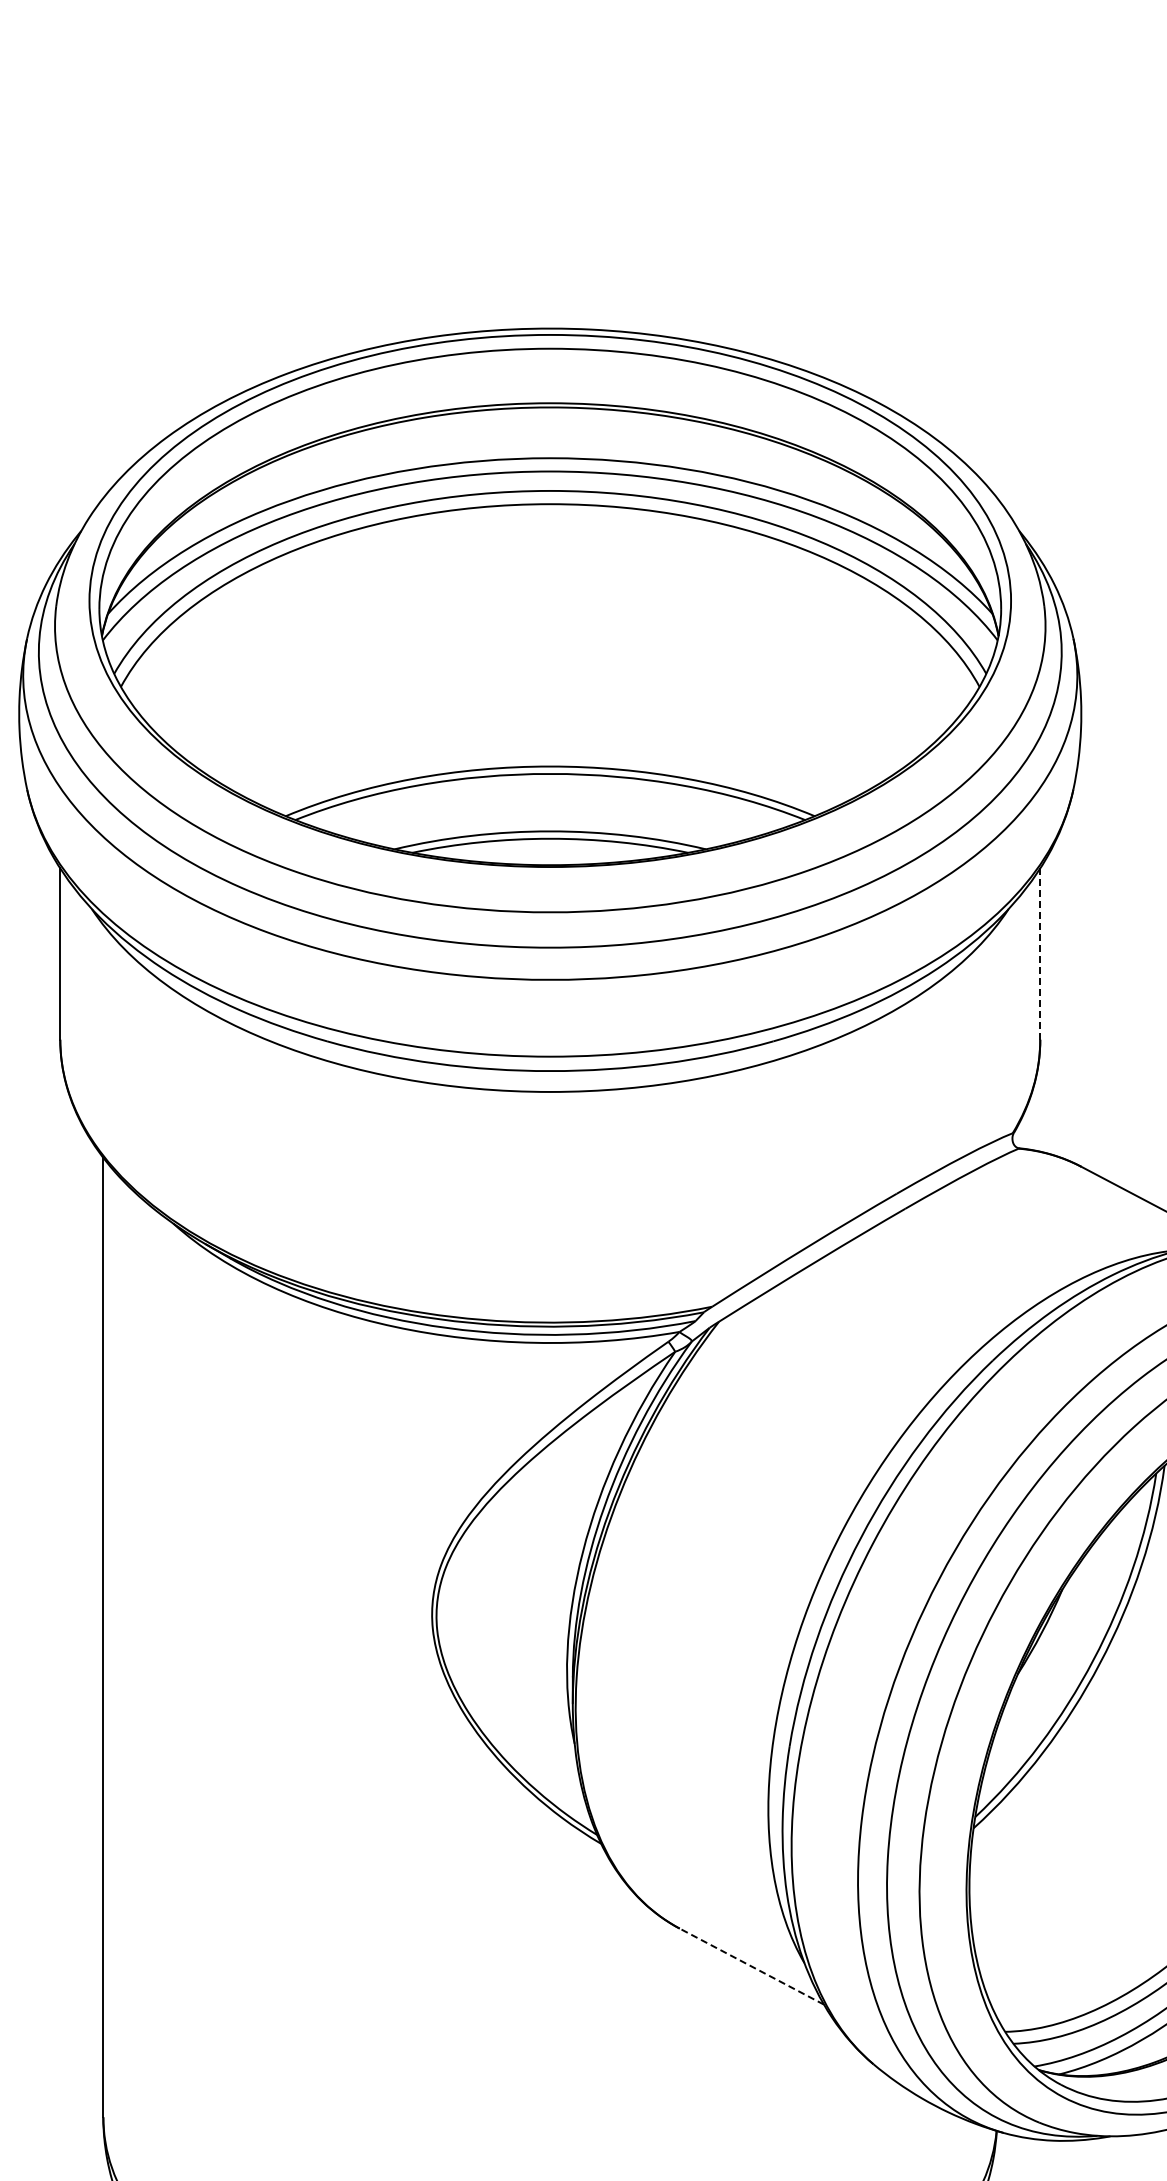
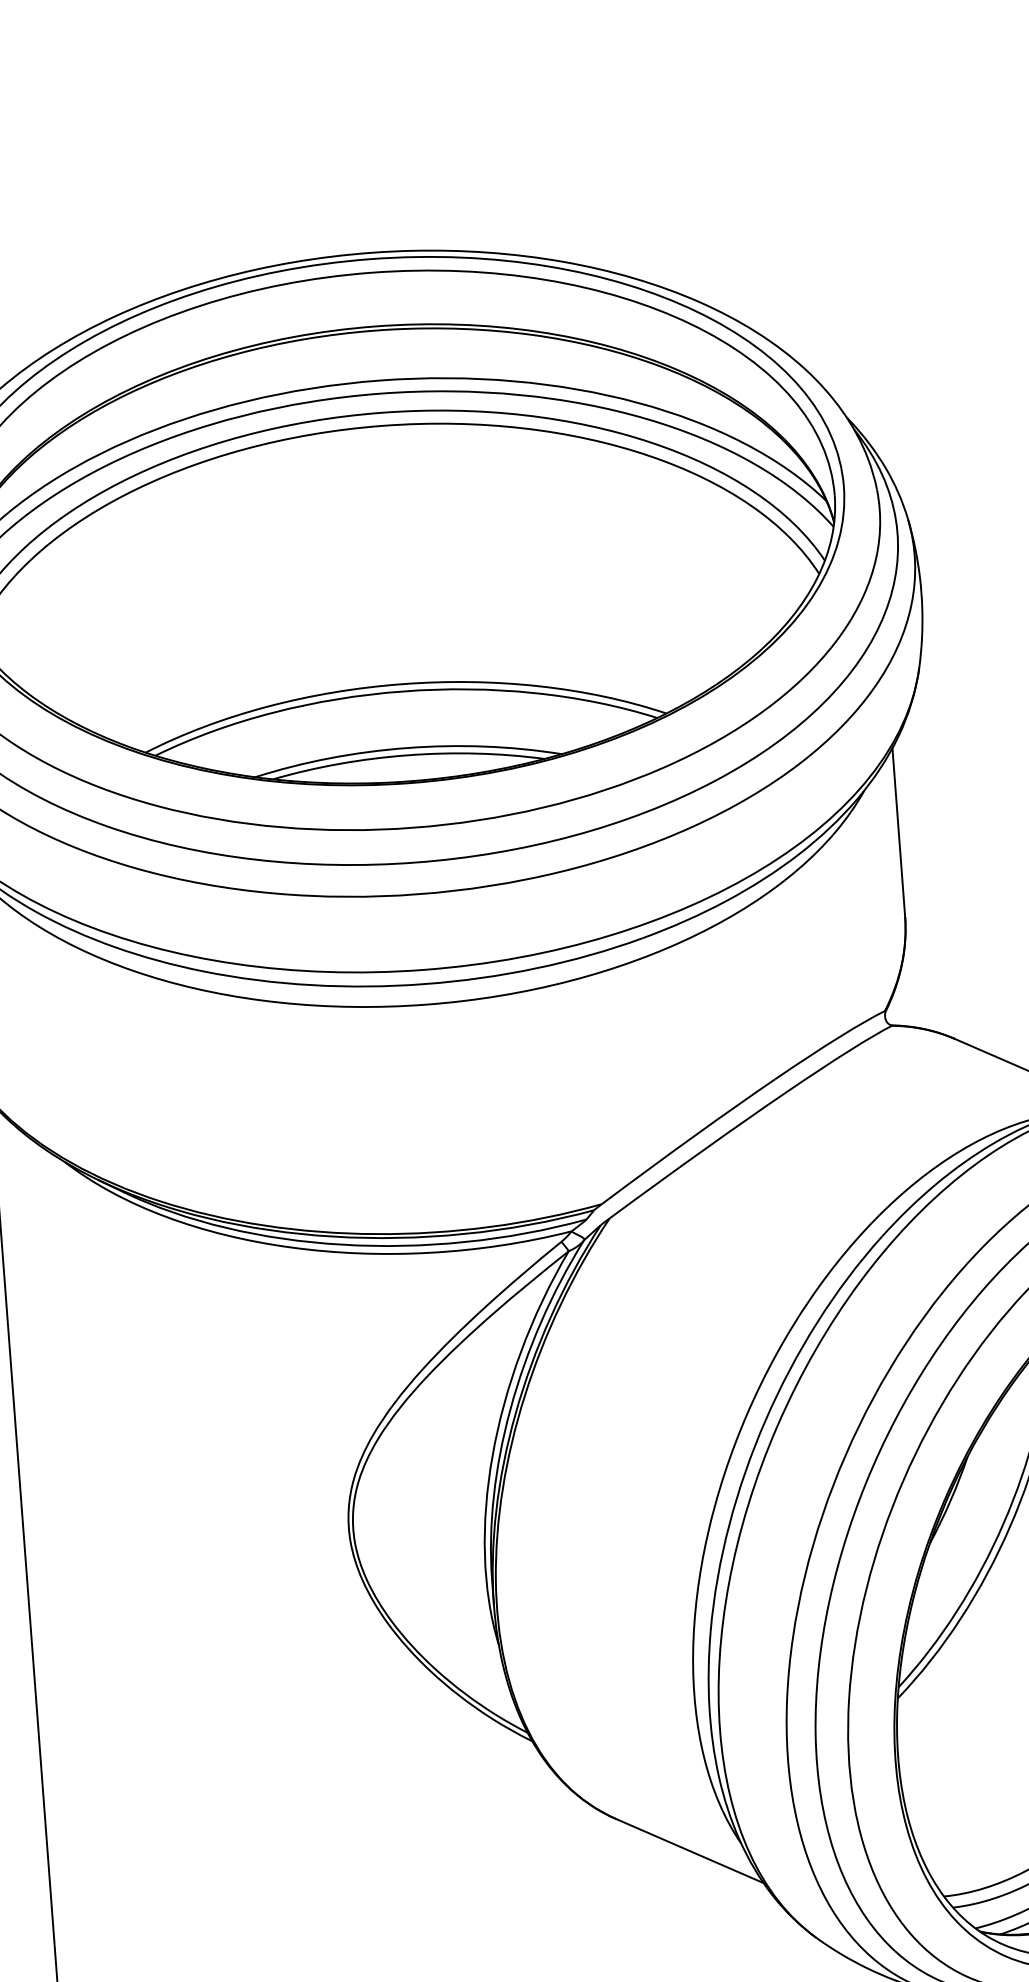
line: (1040, 954) -> (899, 832), dashed -> solid
line: (751, 1966) -> (689, 1850), dashed -> solid

